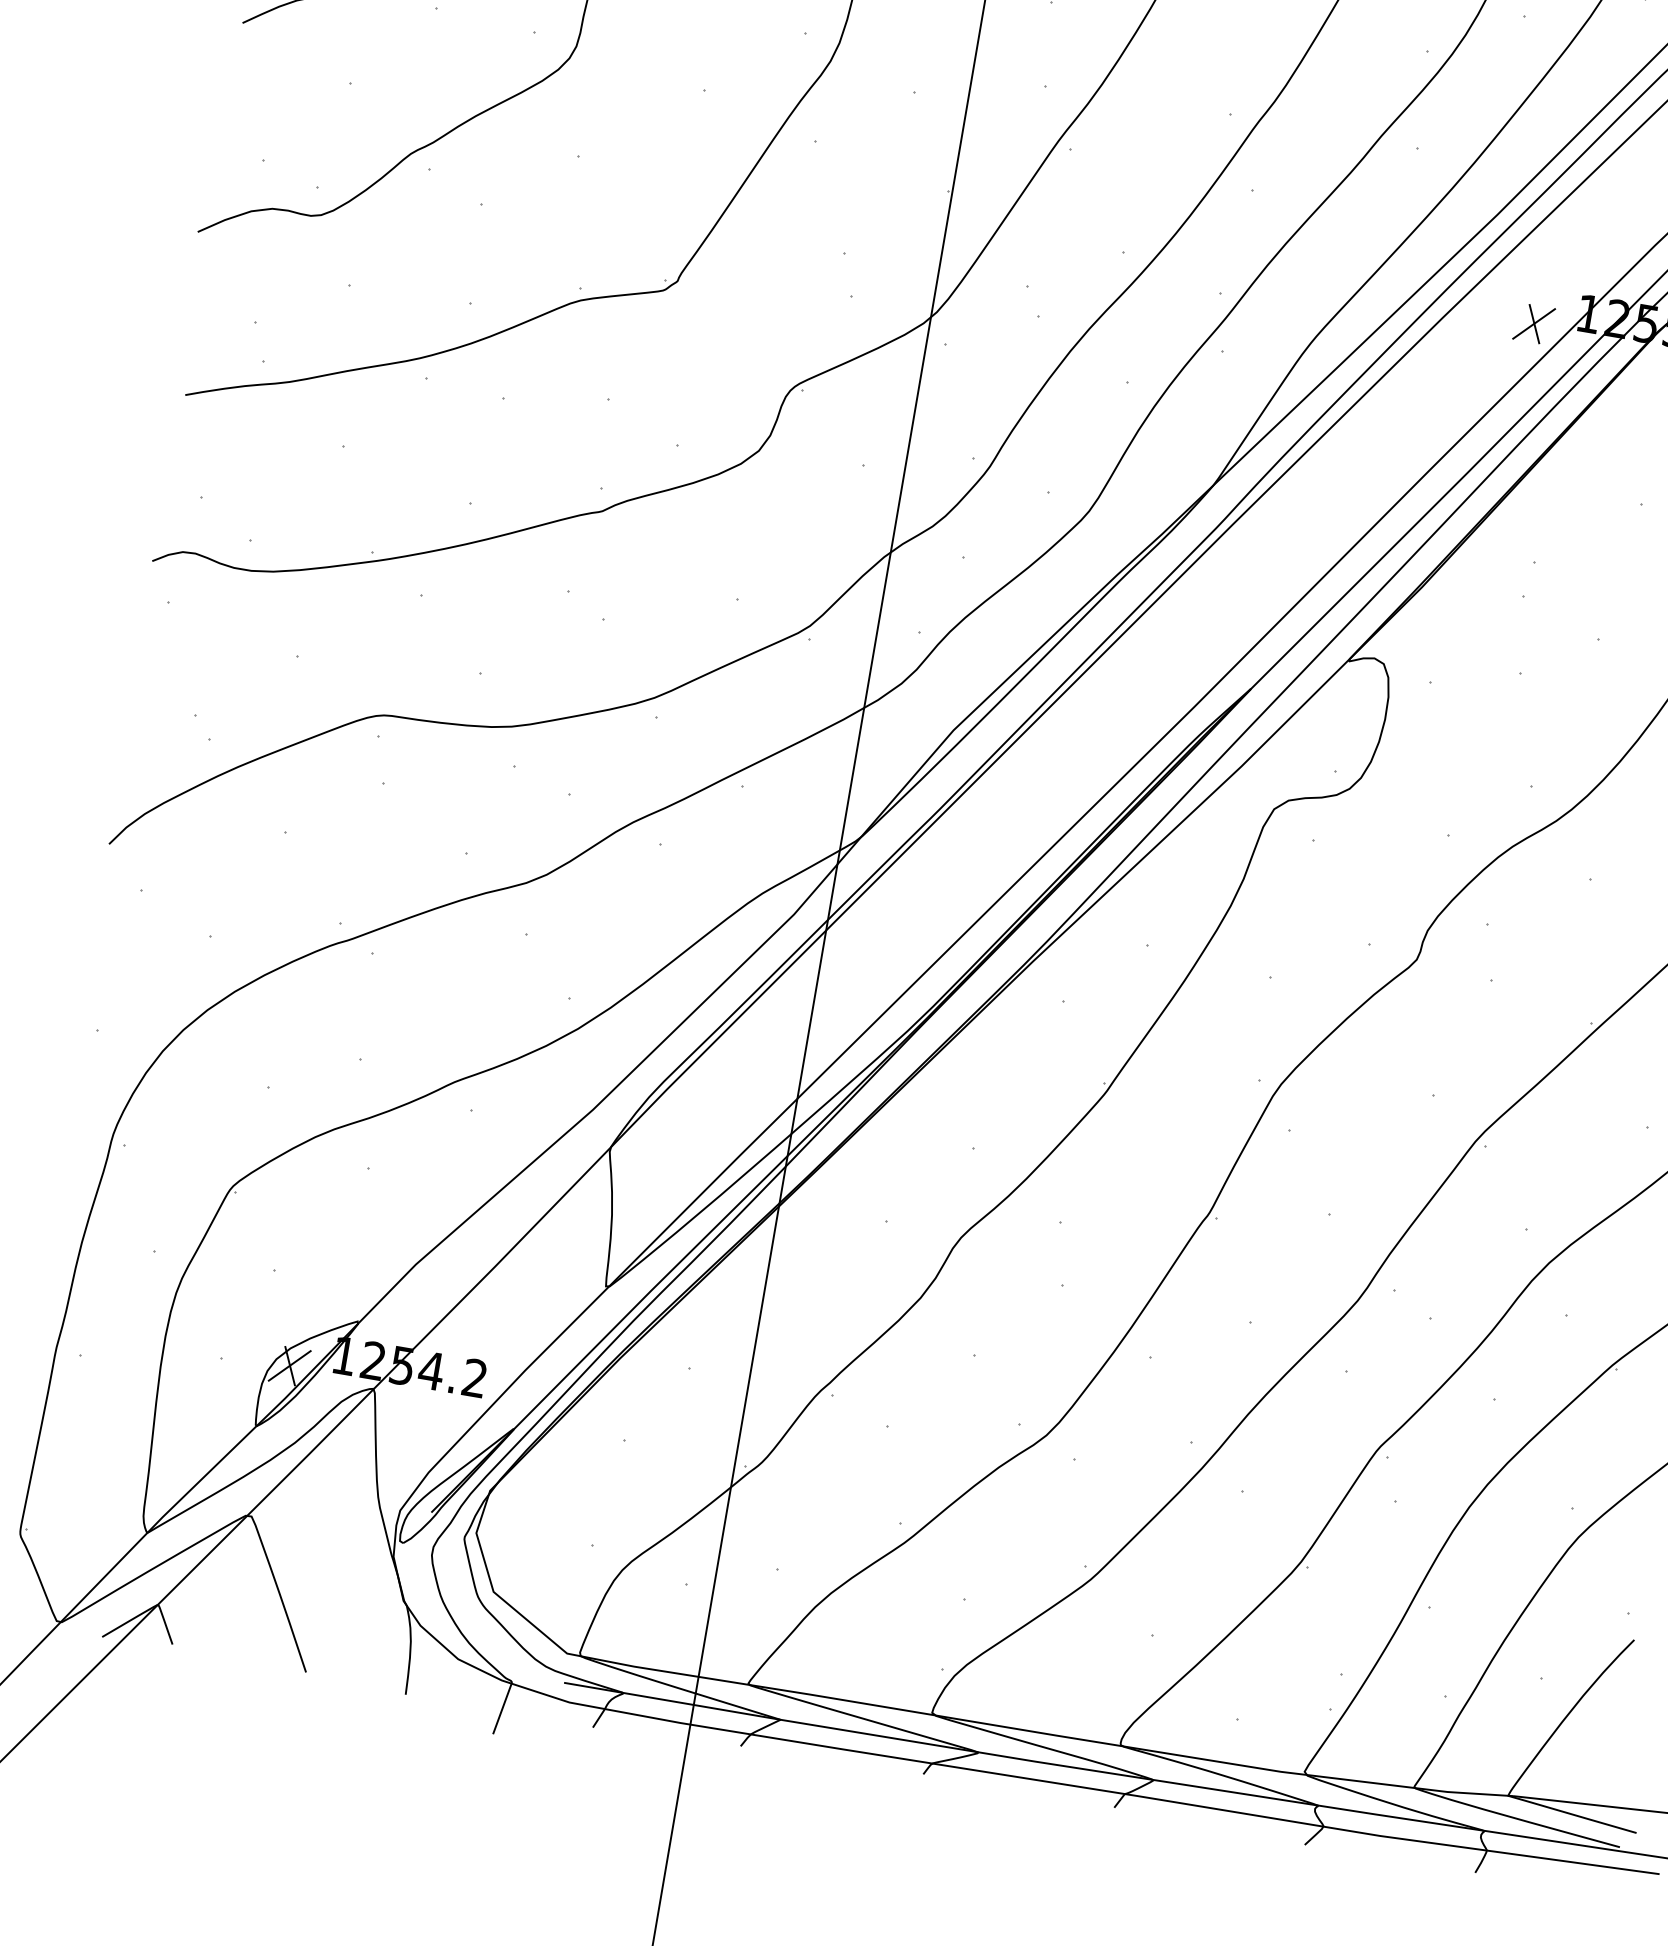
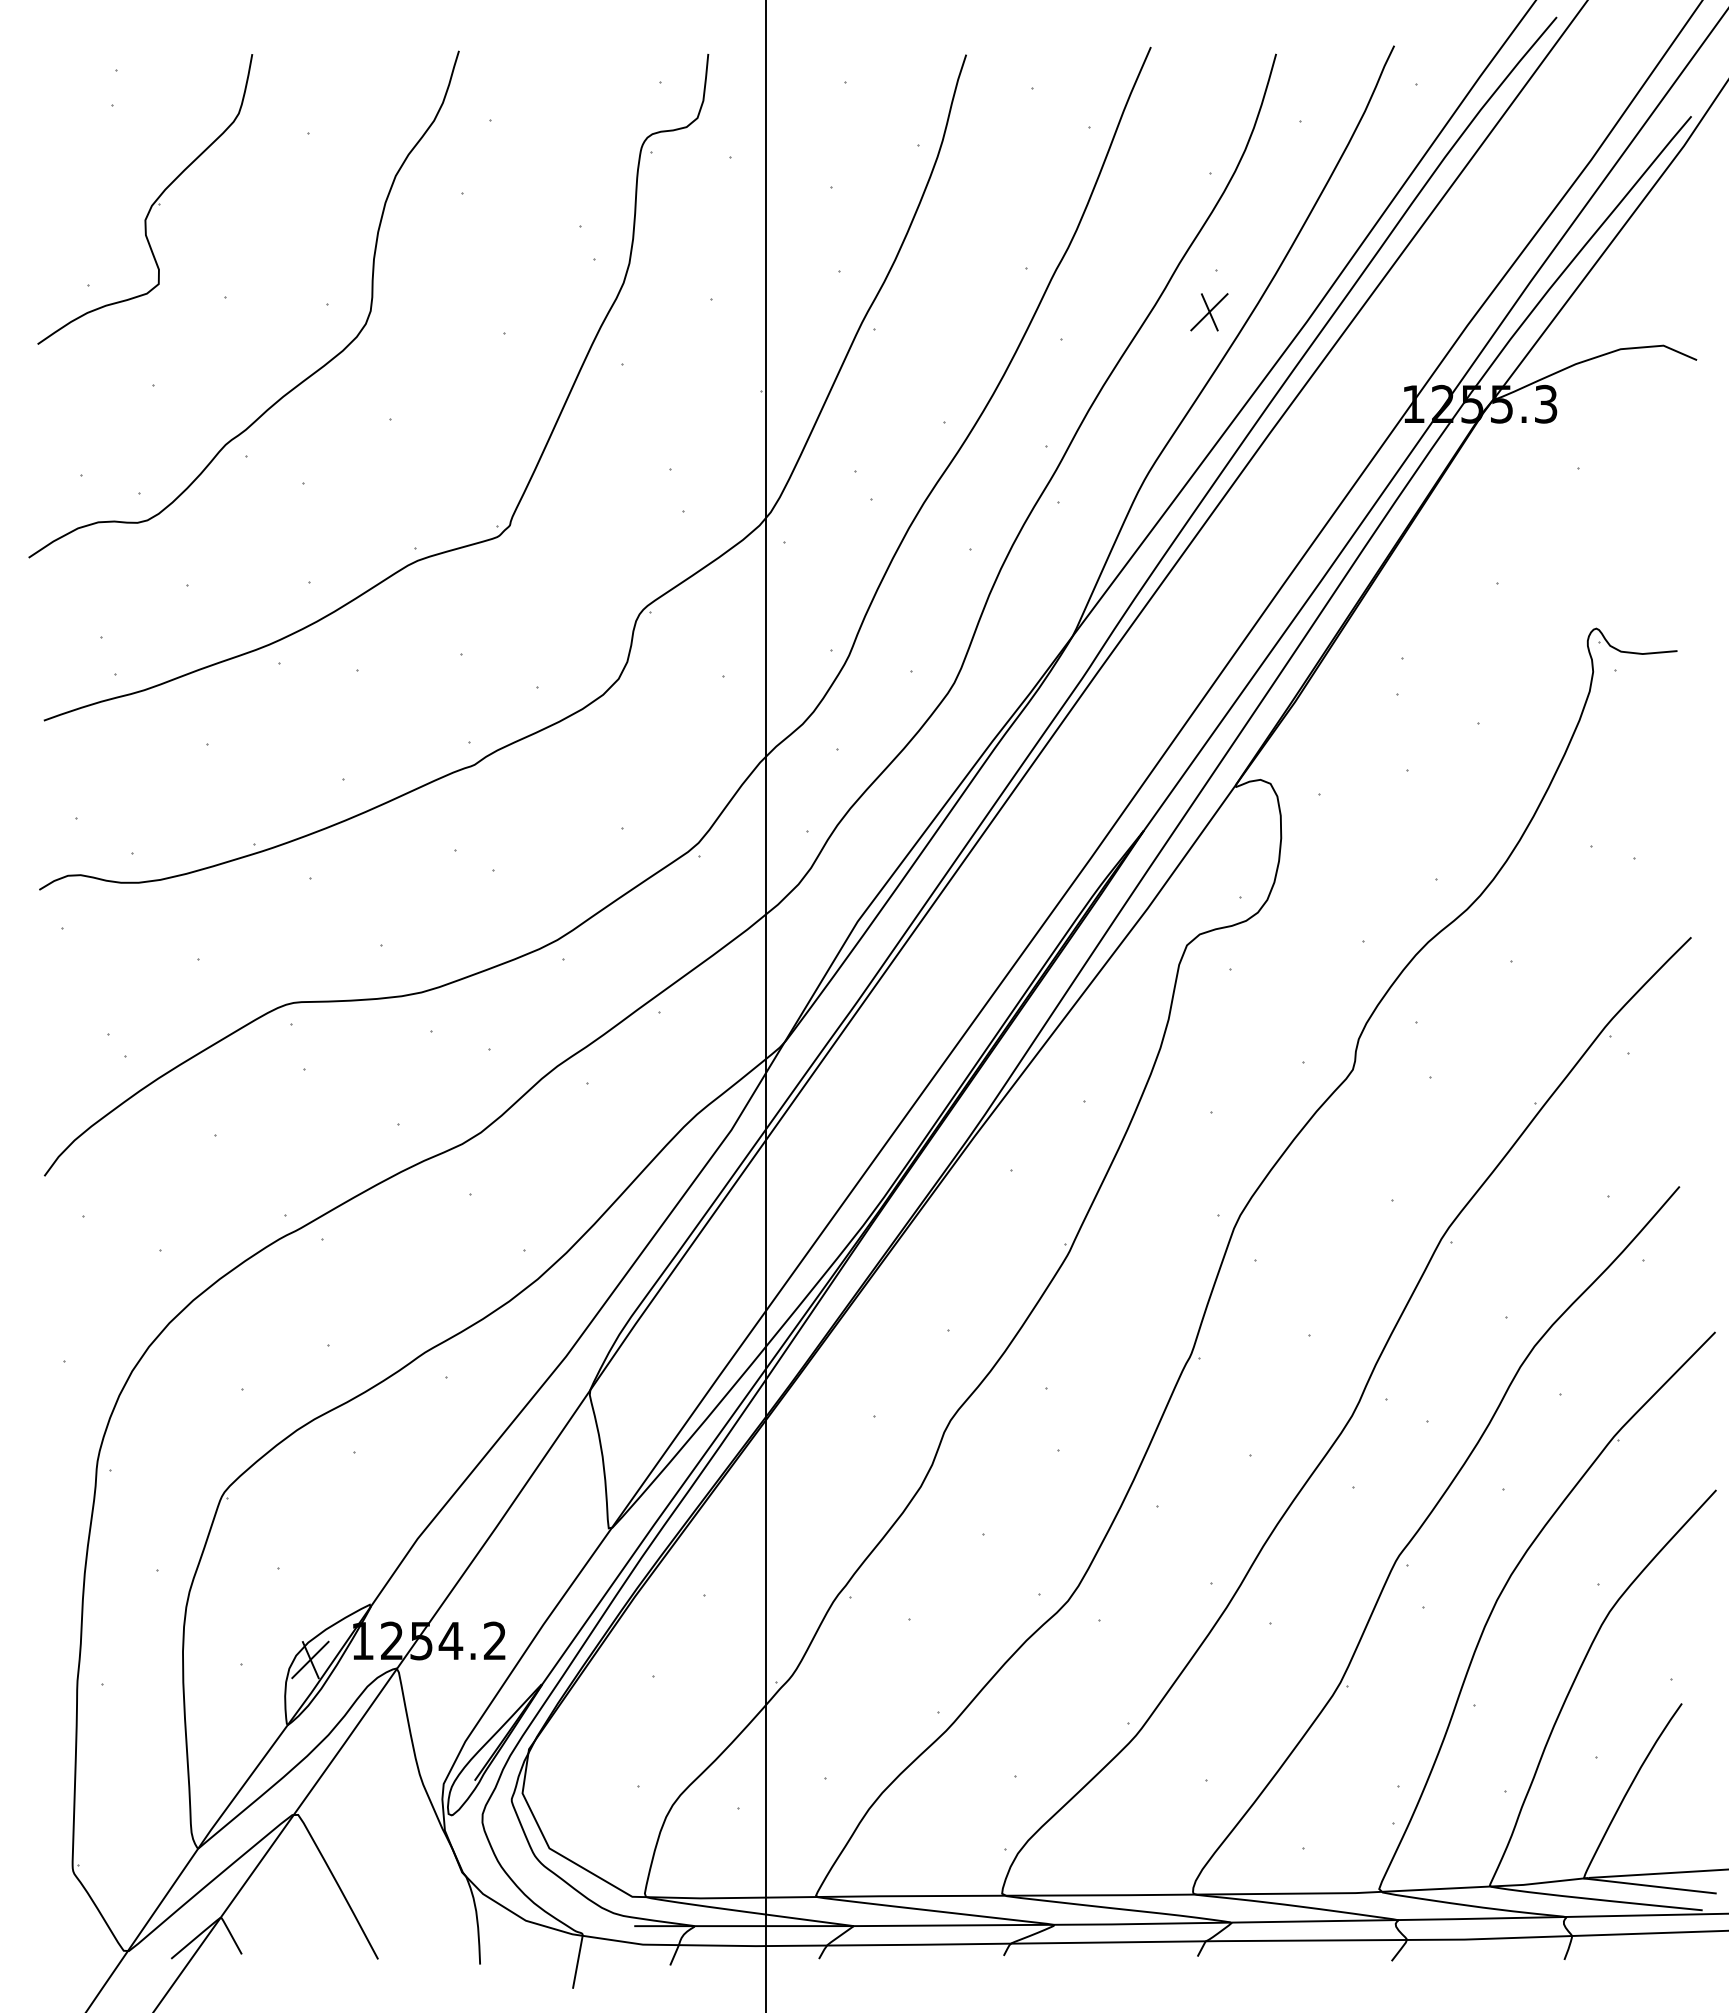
part: (1534, 324) -> (1209, 312), moved

